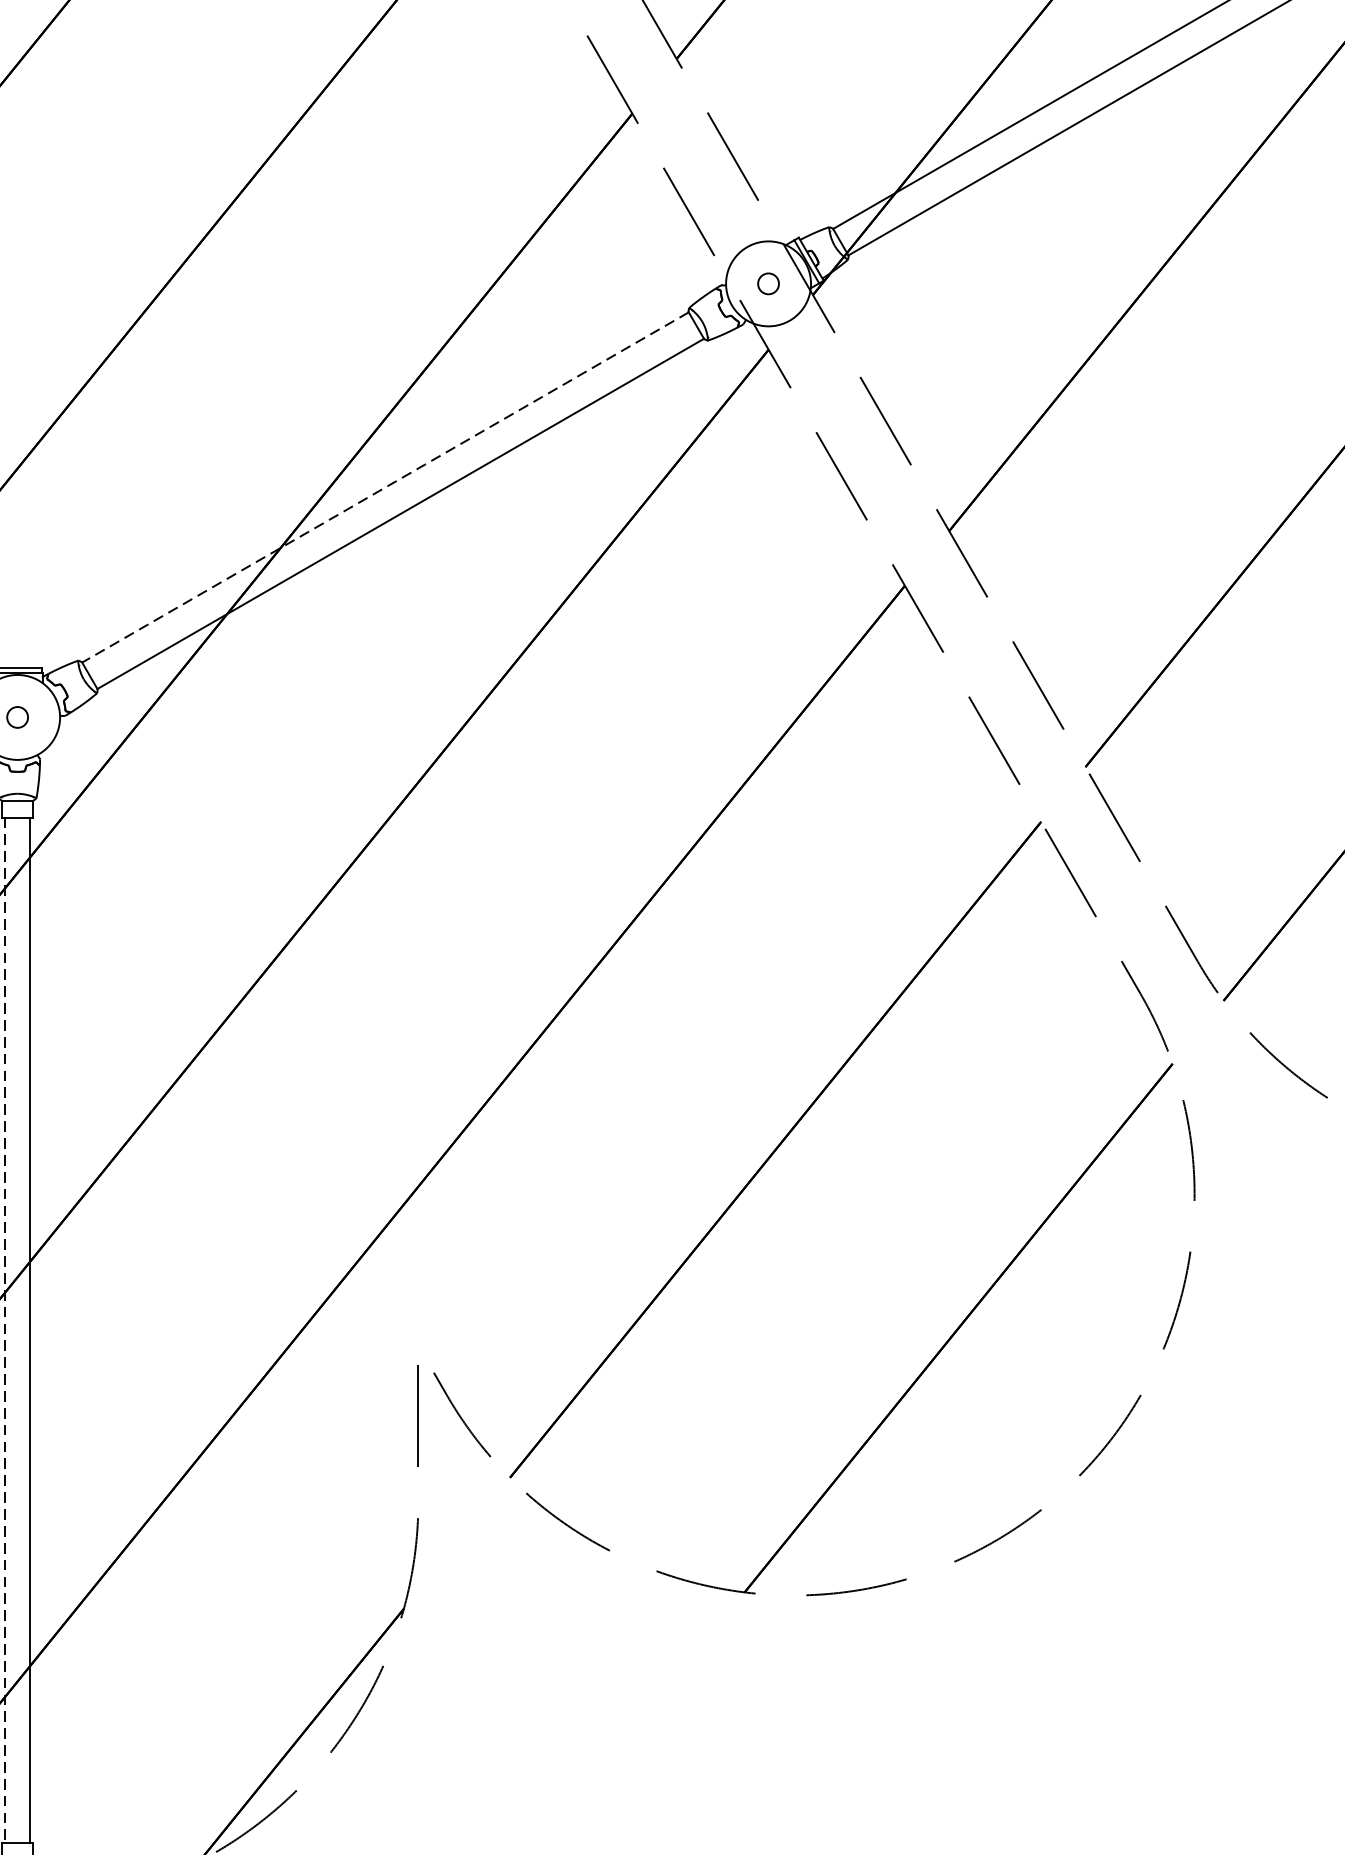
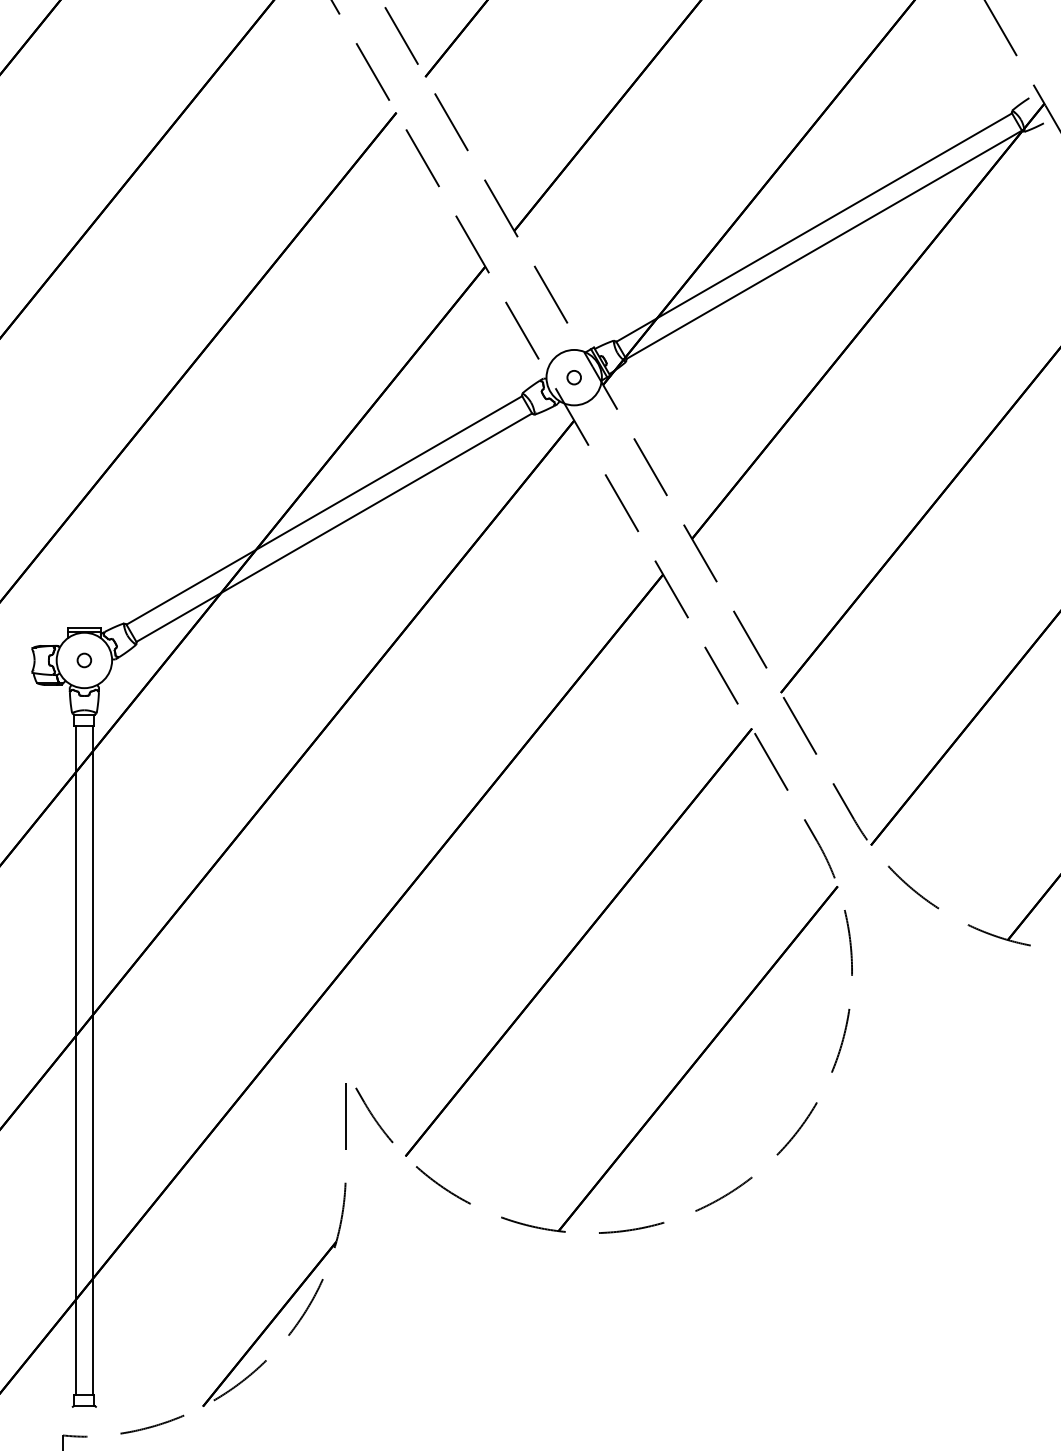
line: (384, 487) -> (323, 510), dashed -> solid
line: (5, 1330) -> (76, 1060), dashed -> solid

